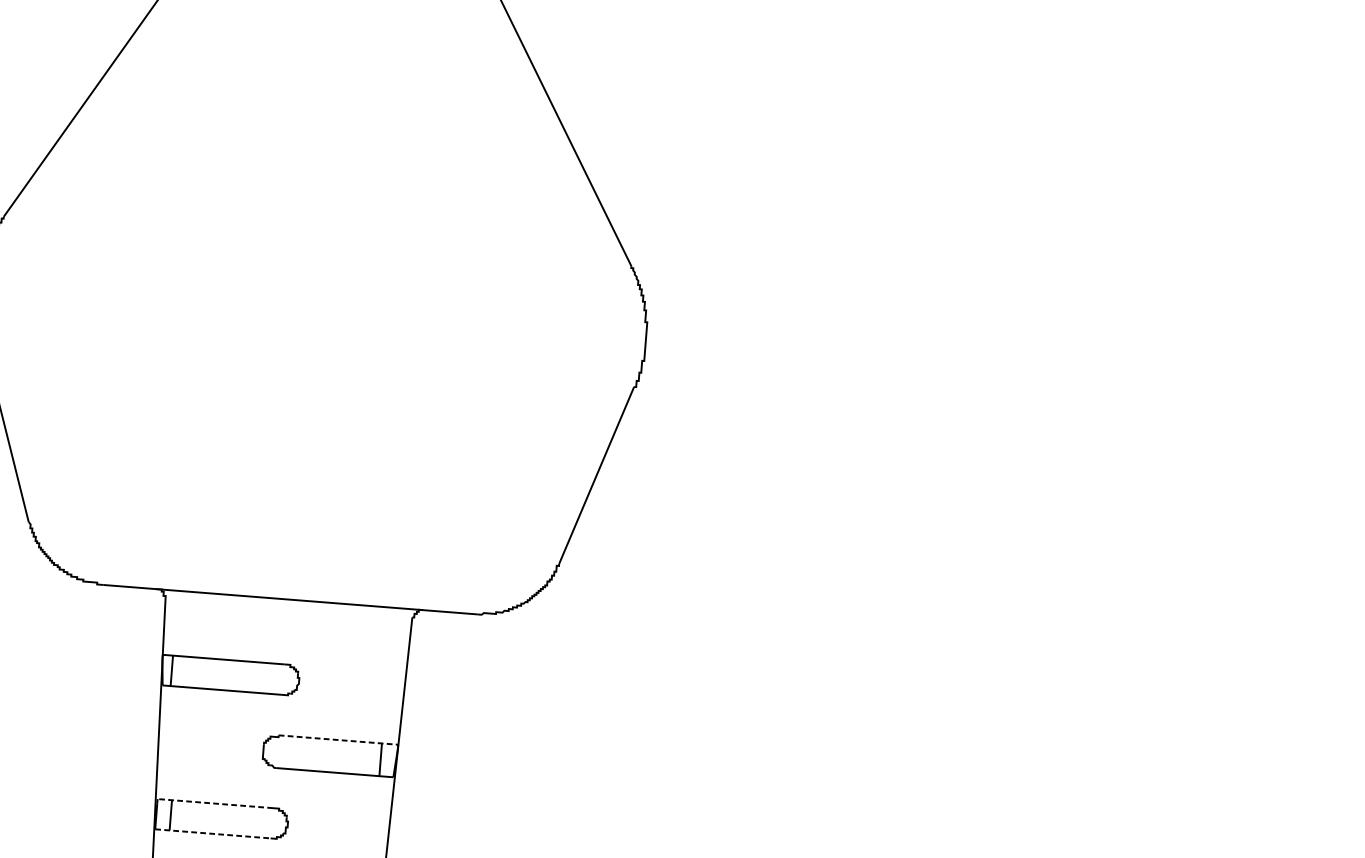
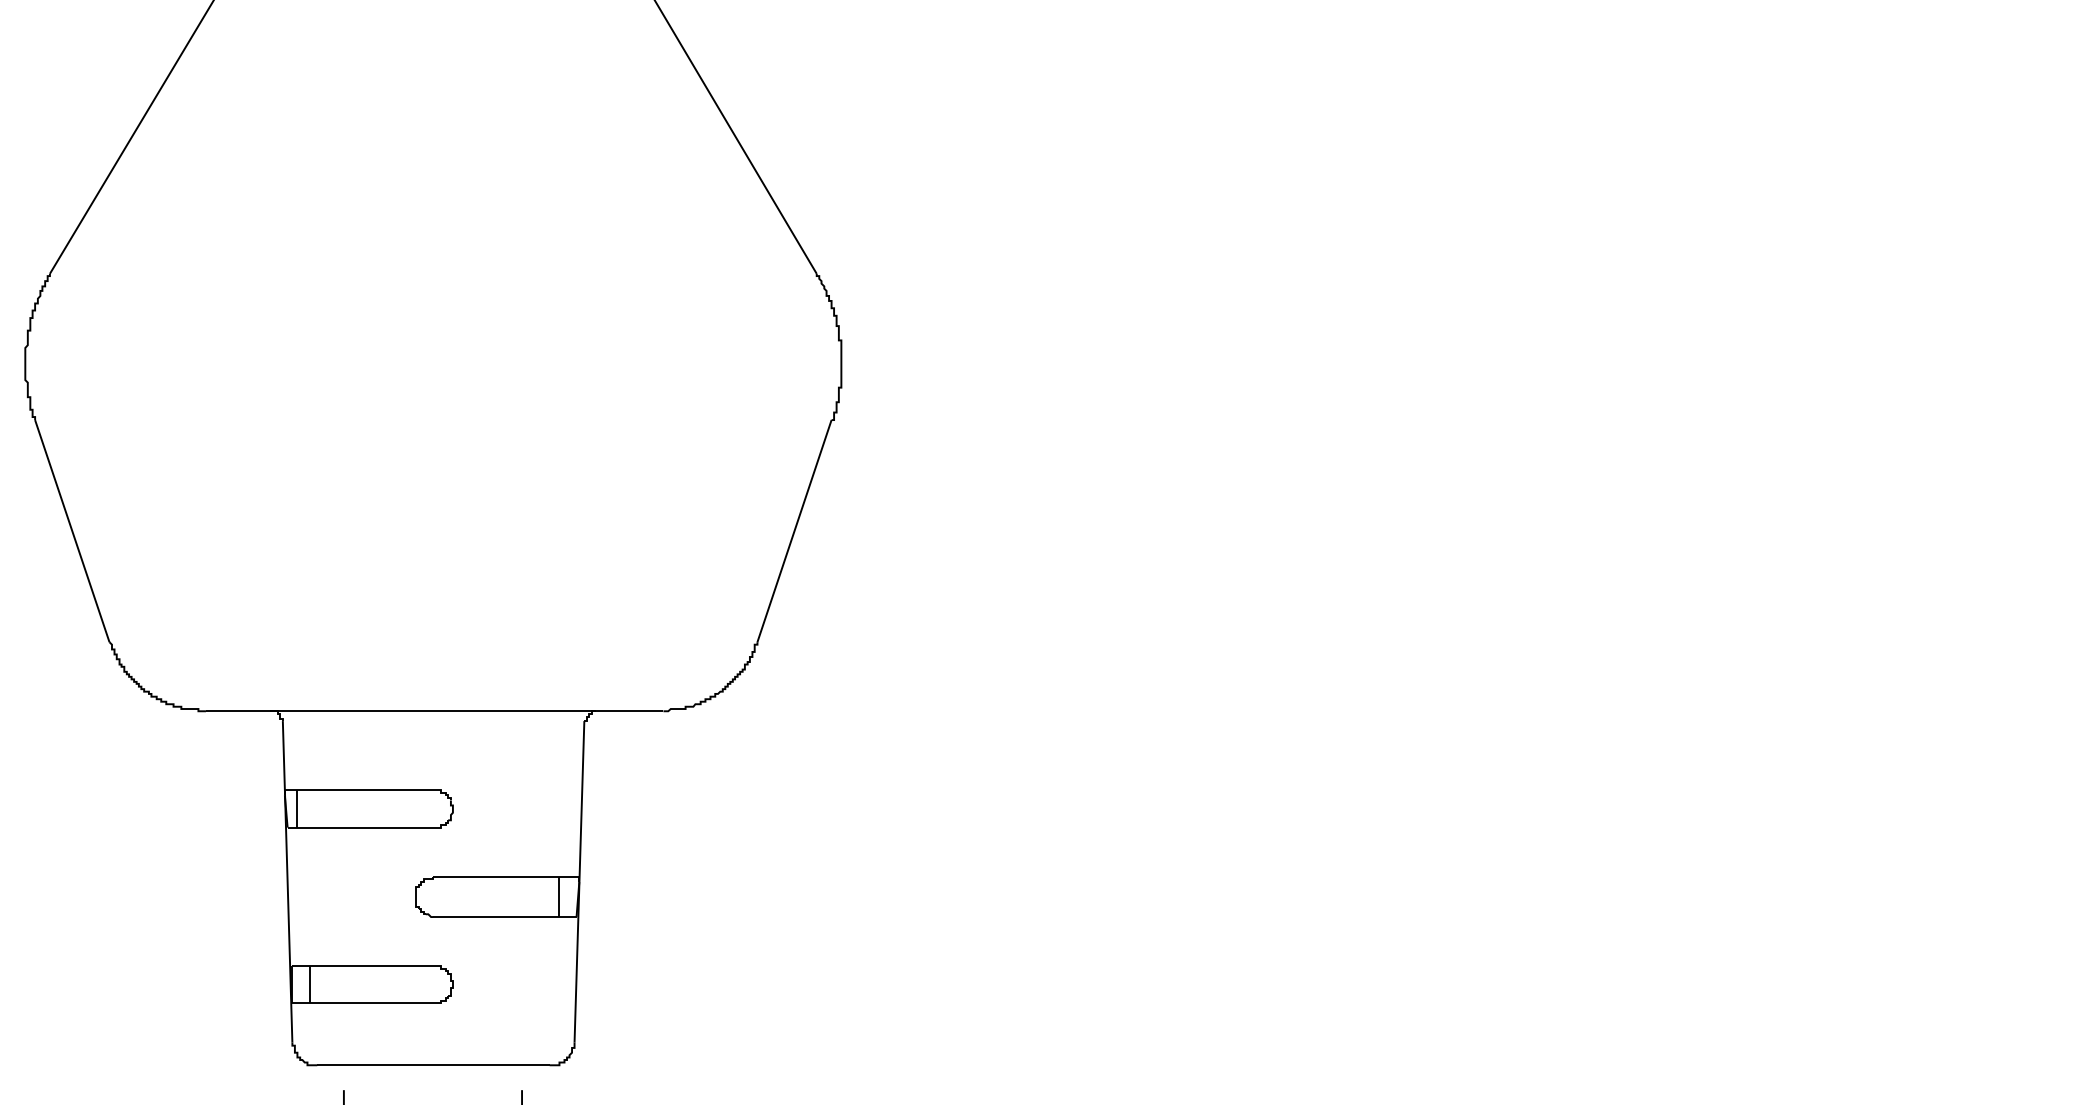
line: (338, 740) -> (506, 877), dashed -> solid
line: (214, 803) -> (362, 966), dashed -> solid
line: (213, 833) -> (363, 1002), dashed -> solid

